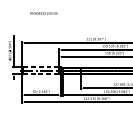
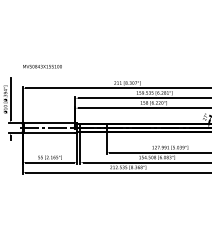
text: (43, 13) -> (42, 66), moved
line: (40, 67) -> (49, 123), dashed -> solid
line: (40, 74) -> (49, 132), dashed -> solid

